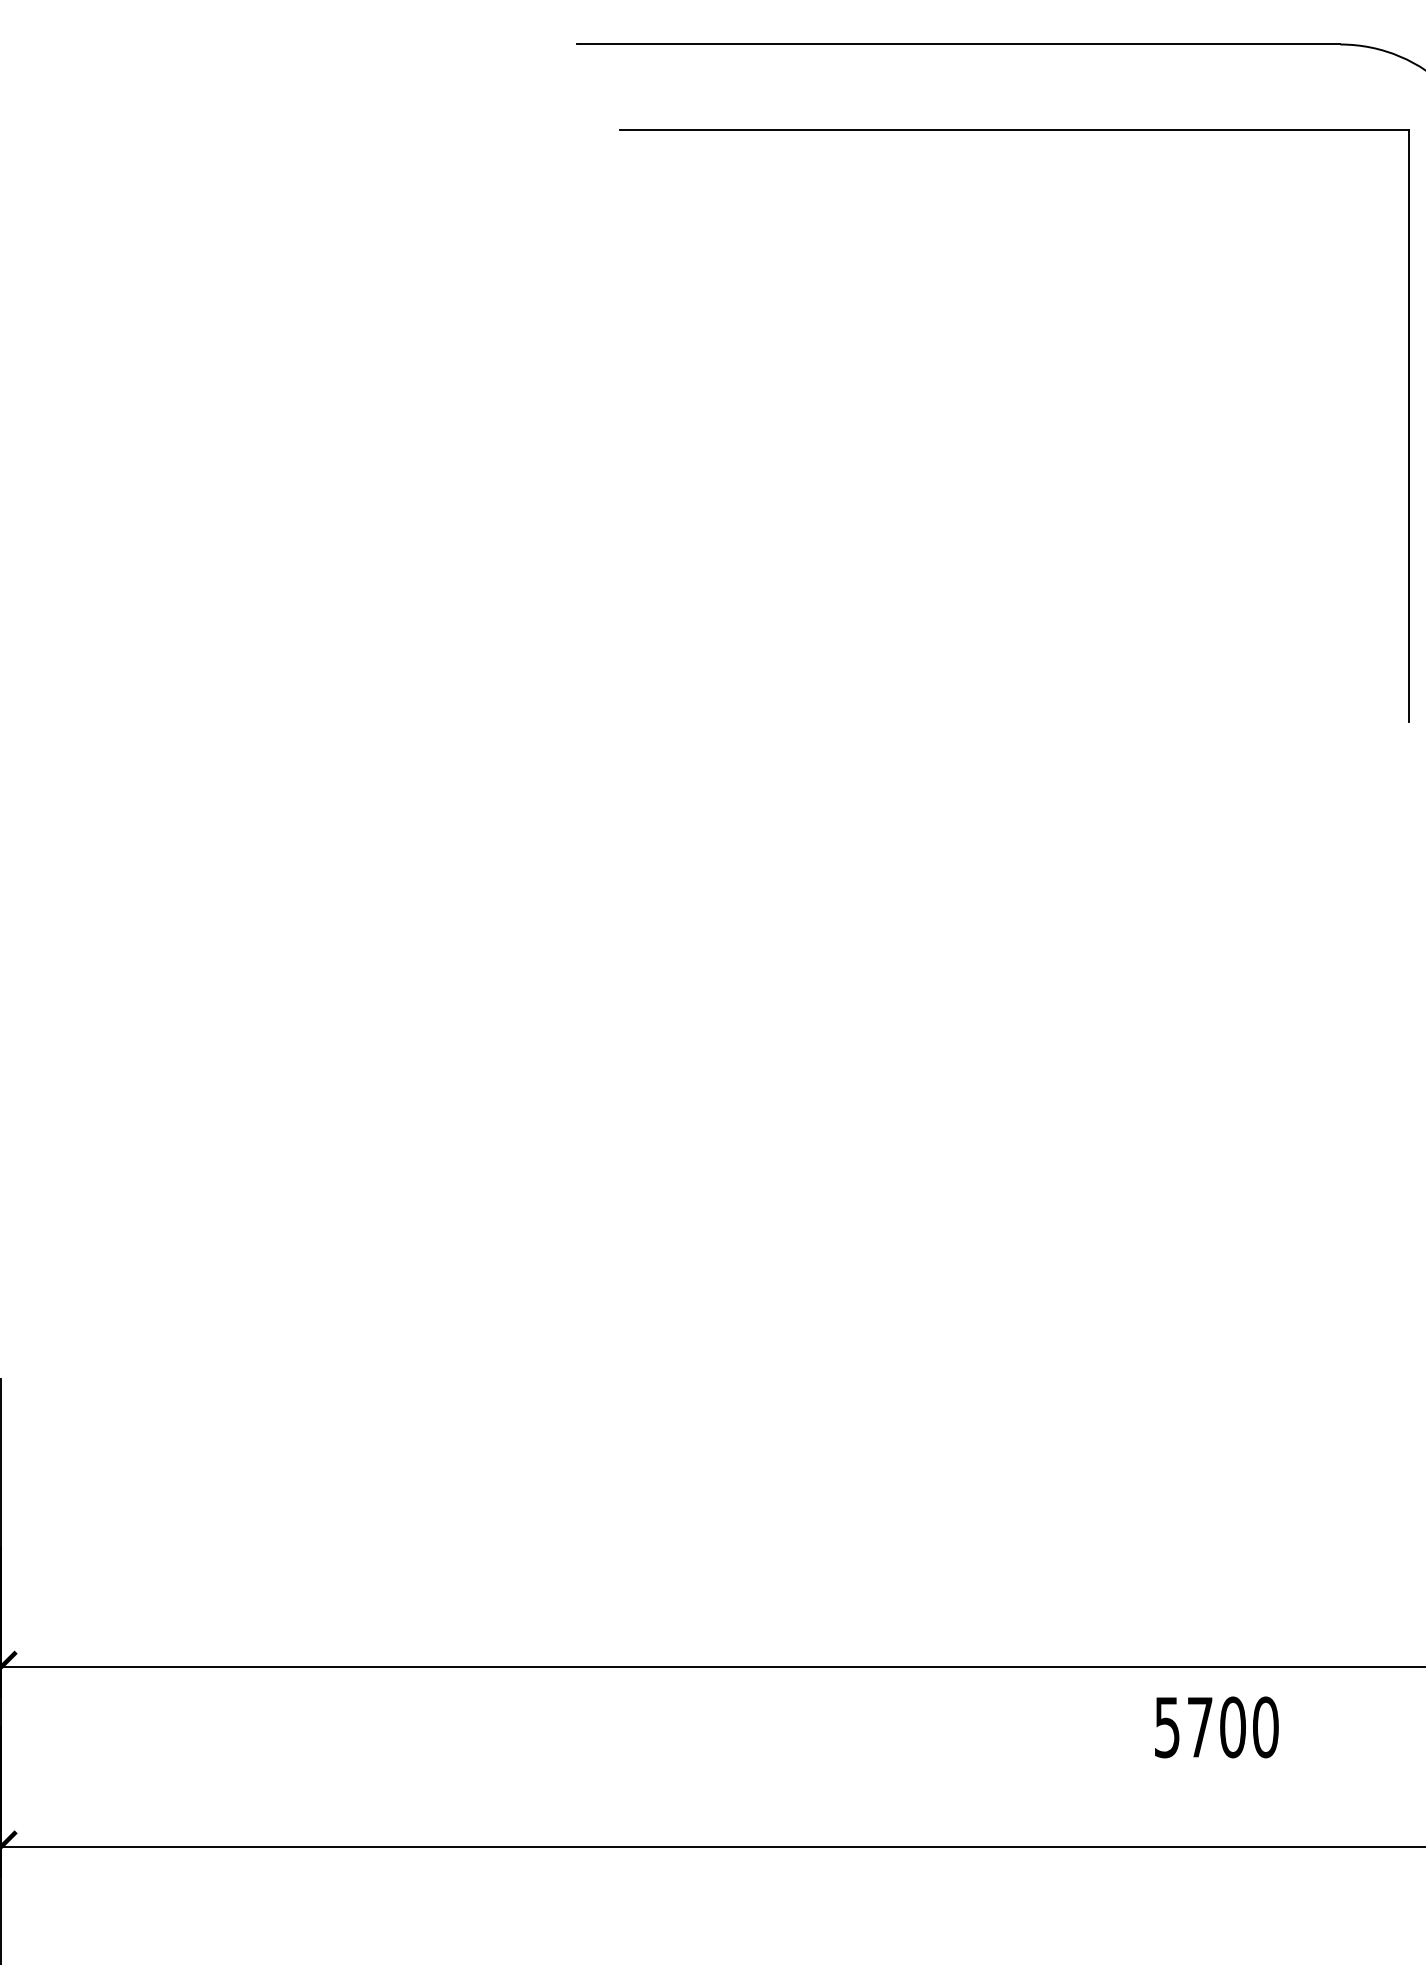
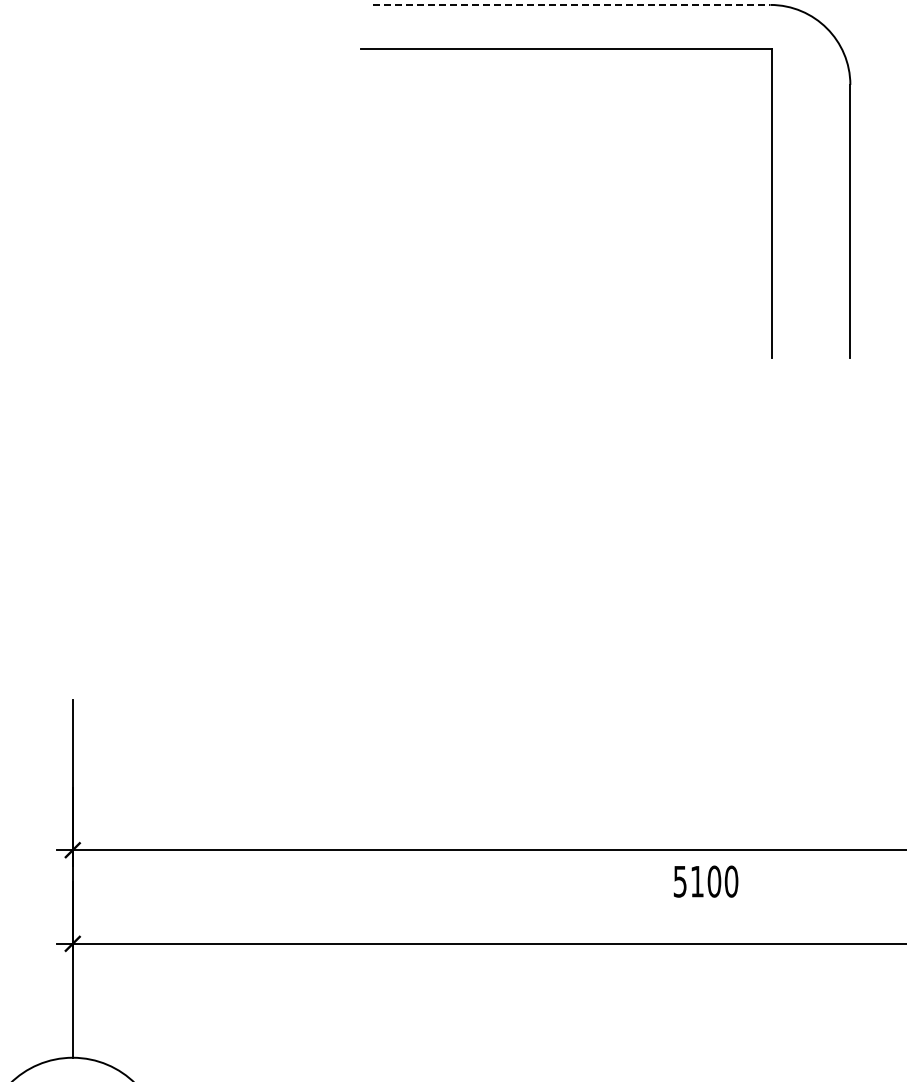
line: (958, 43) -> (571, 4), solid -> dashed
part: (1014, 130) -> (566, 49), moved
text: (1200, 1727) -> (697, 881), 5700 -> 5100

